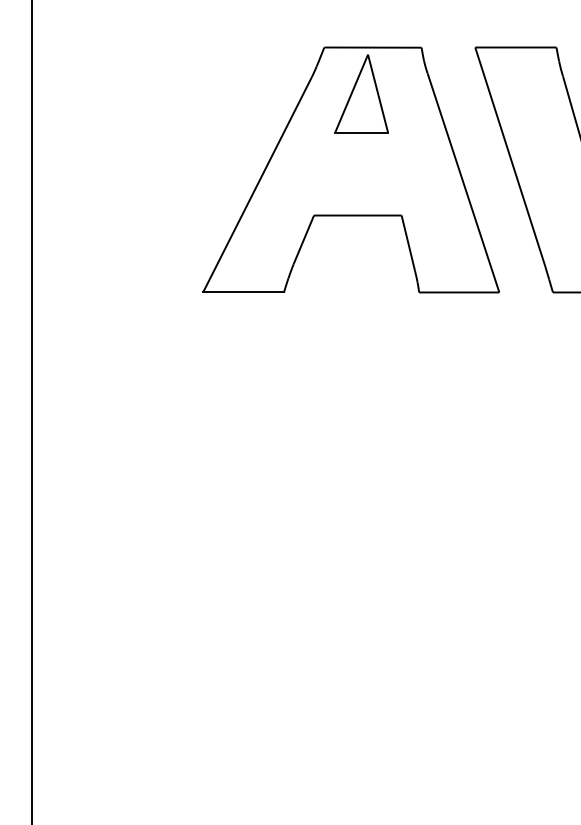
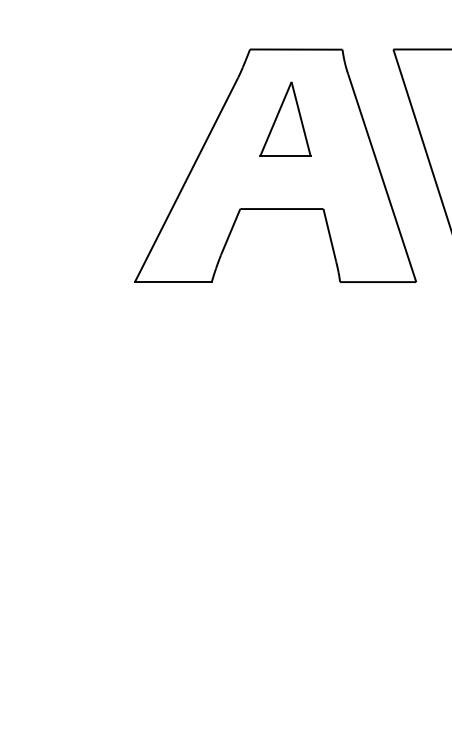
part: (361, 93) -> (285, 118), moved

